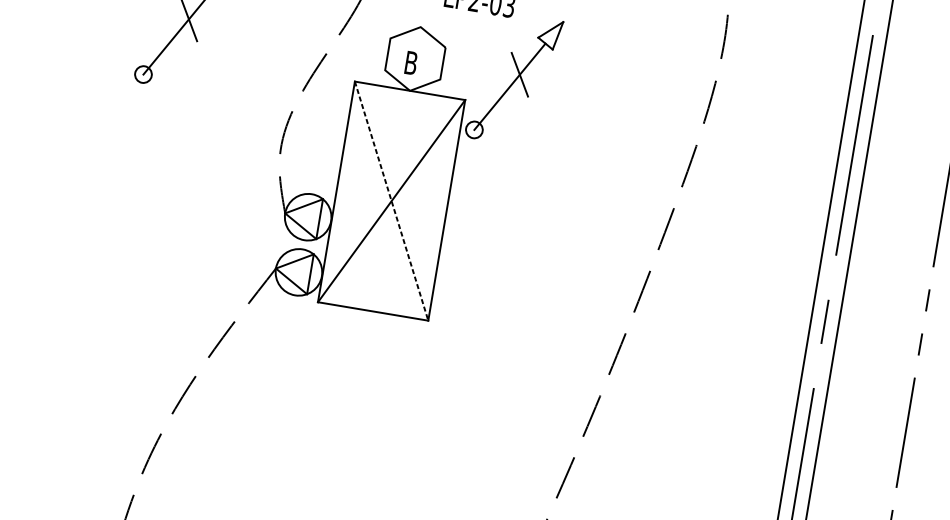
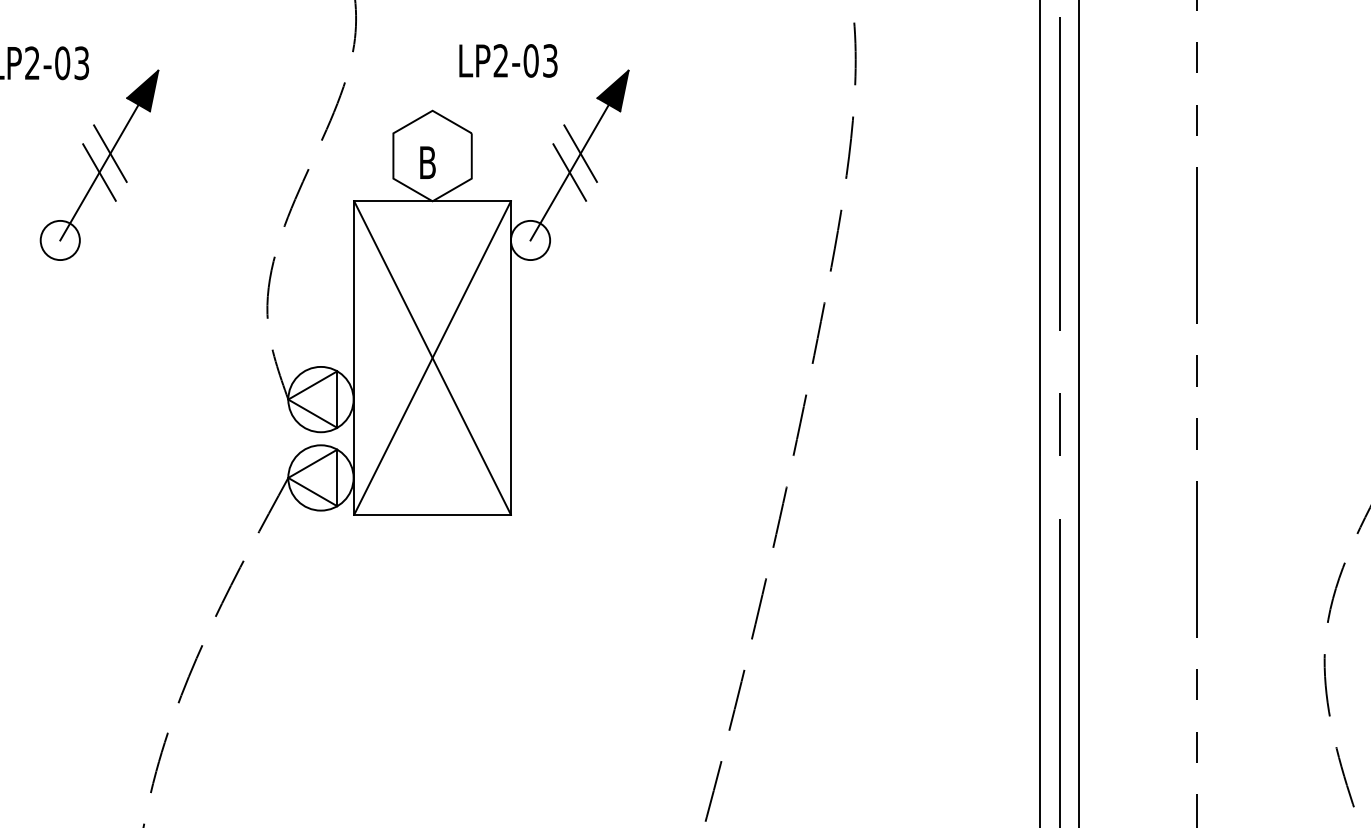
line: (179, 31) -> (99, 172), added
fill: (549, 34) -> (612, 90), added
circle: (142, 74) -> (59, 240), size x1.67
line: (509, 86) -> (569, 172), added
circle: (474, 129) -> (530, 240), size x1.67
line: (391, 201) -> (432, 358), dashed -> solid

